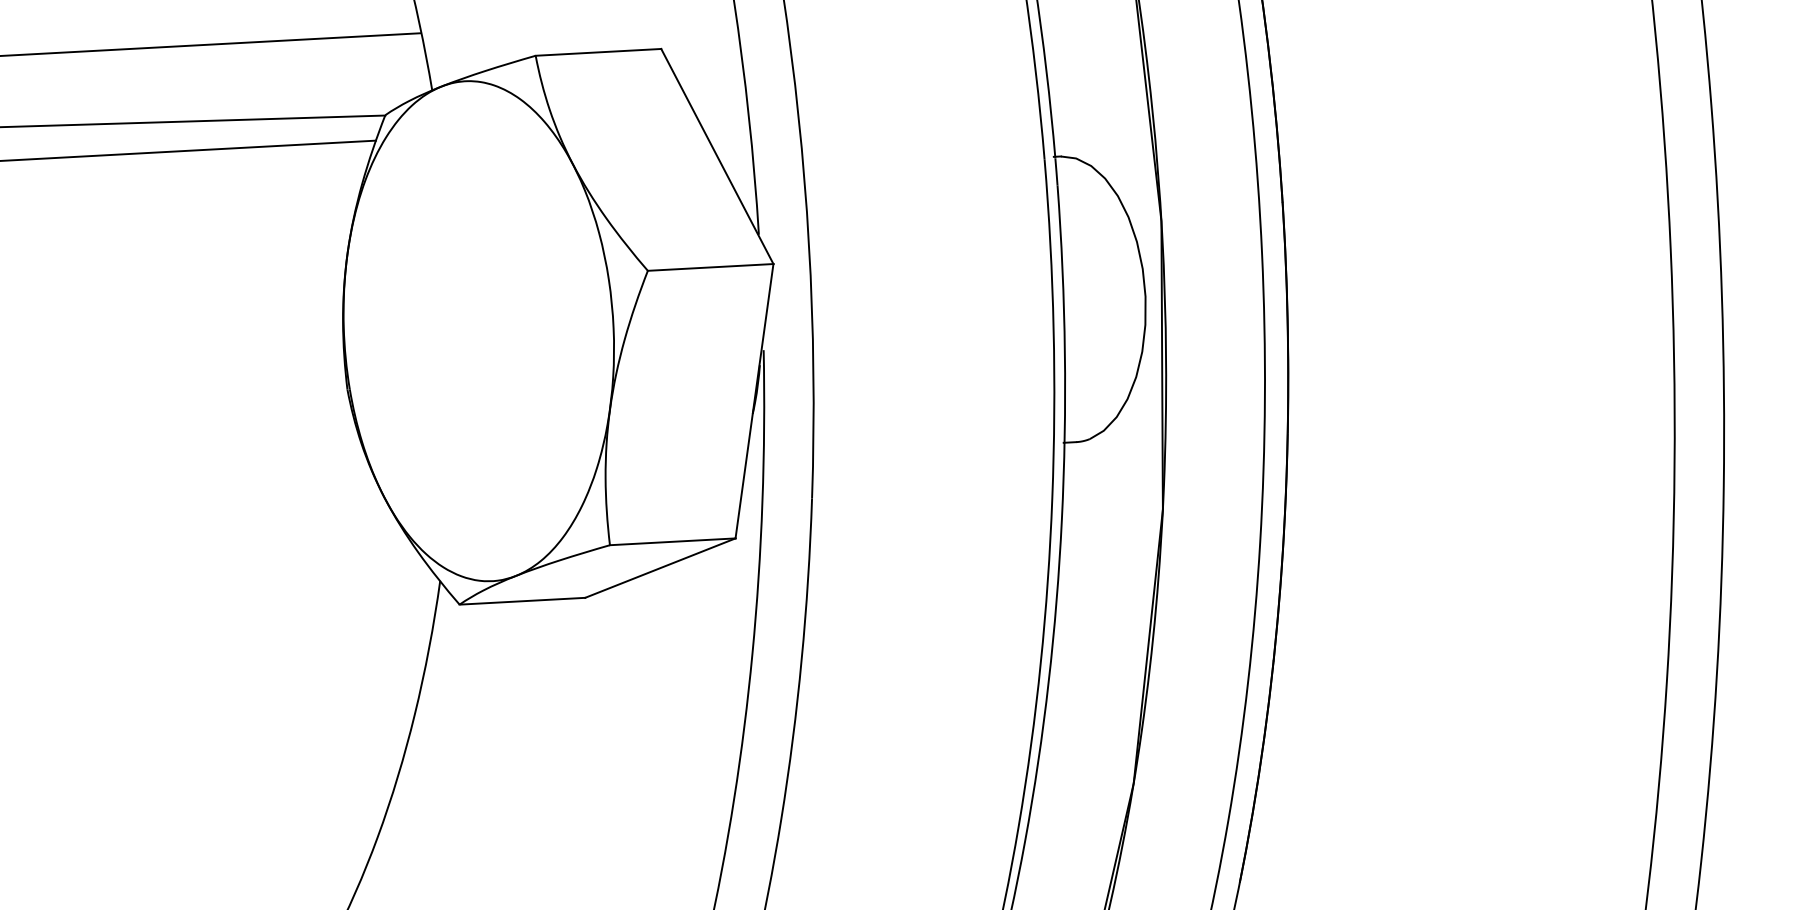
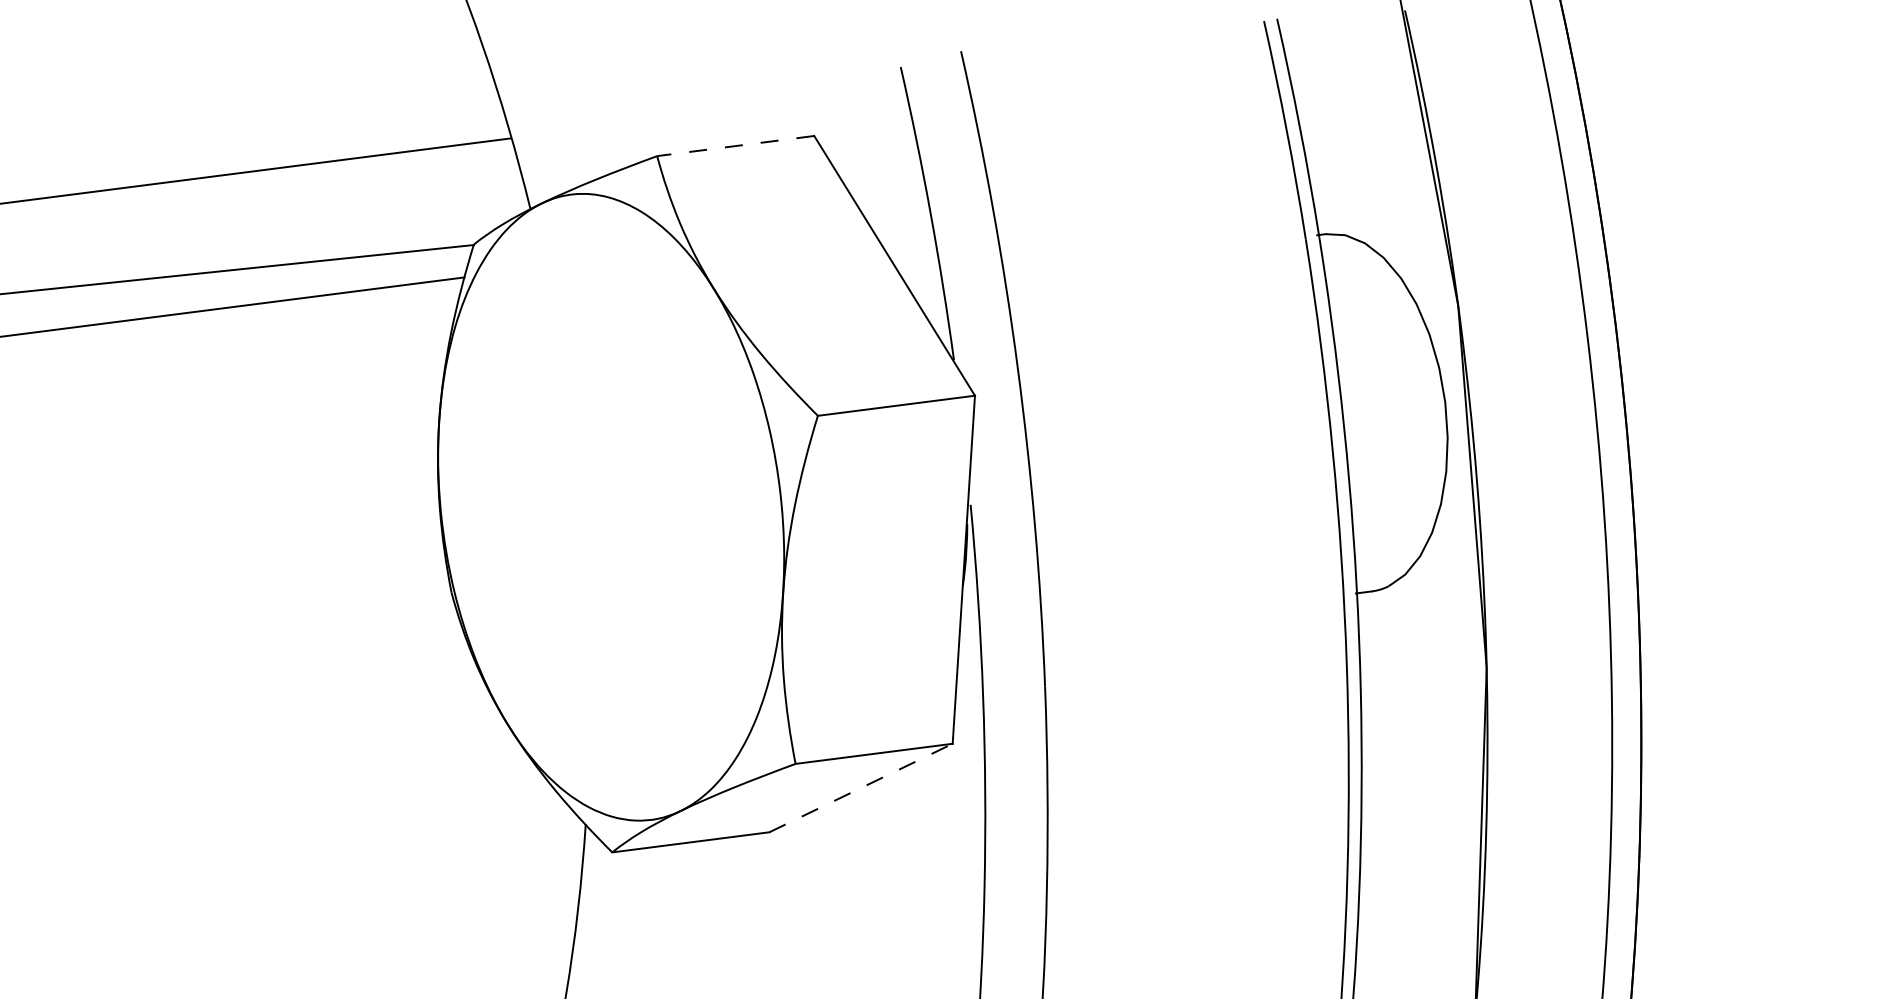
line: (598, 52) -> (735, 146), solid -> dashed
line: (660, 568) -> (861, 788), solid -> dashed

